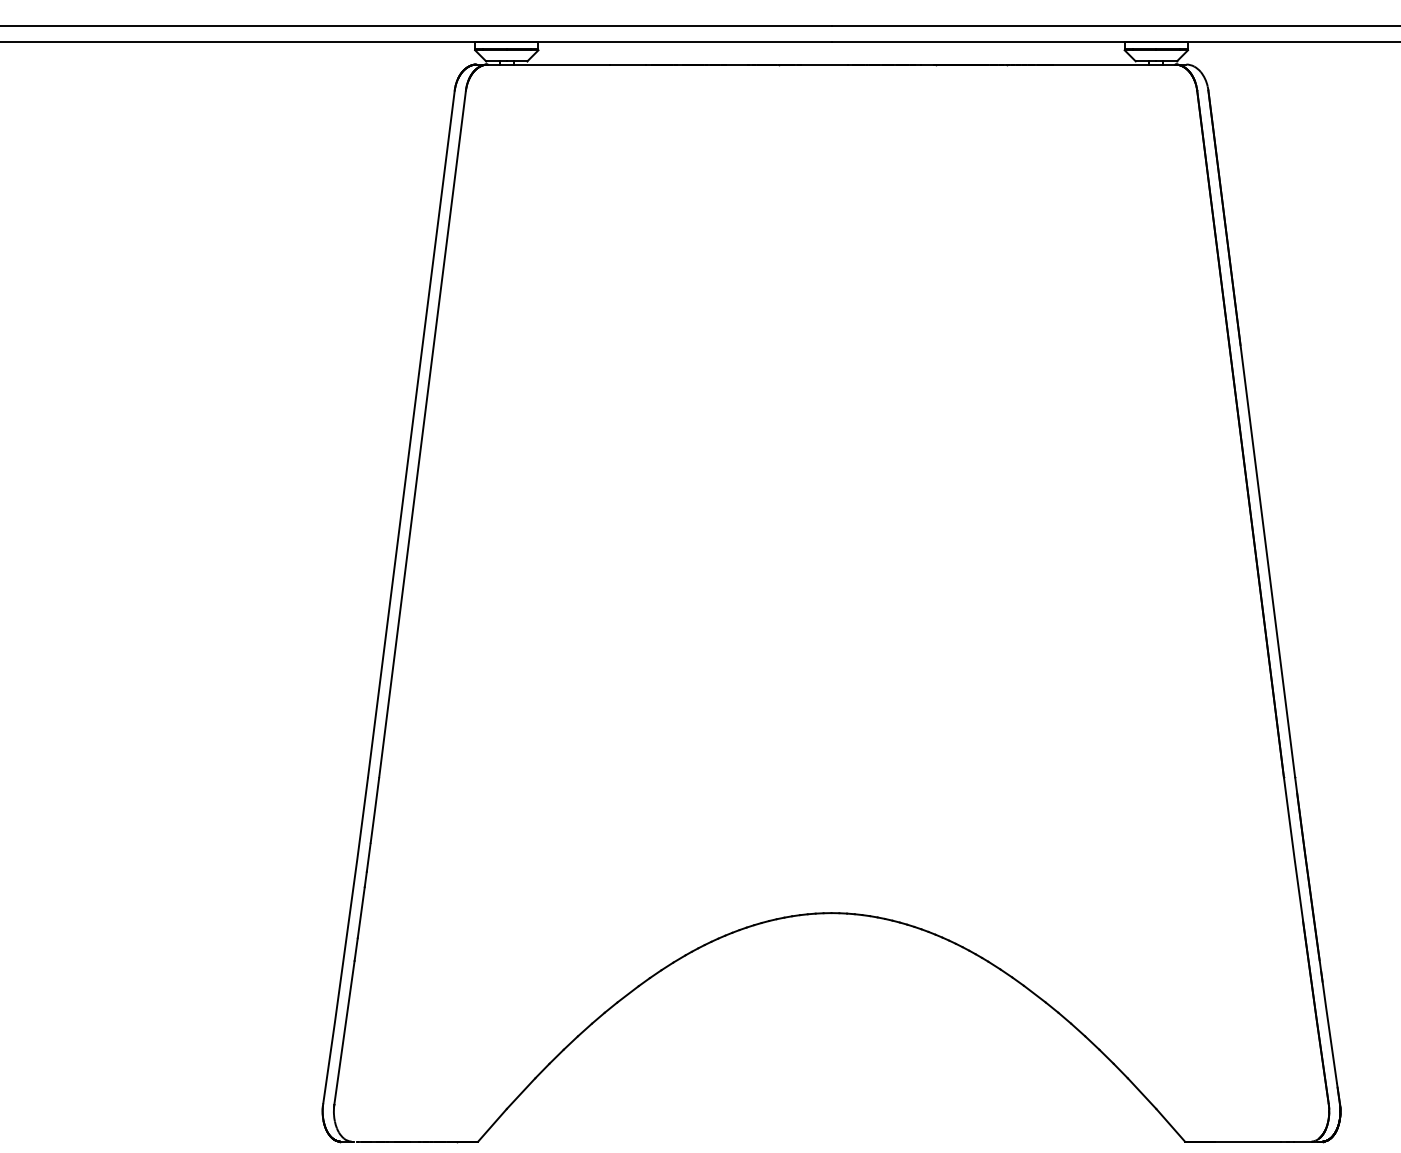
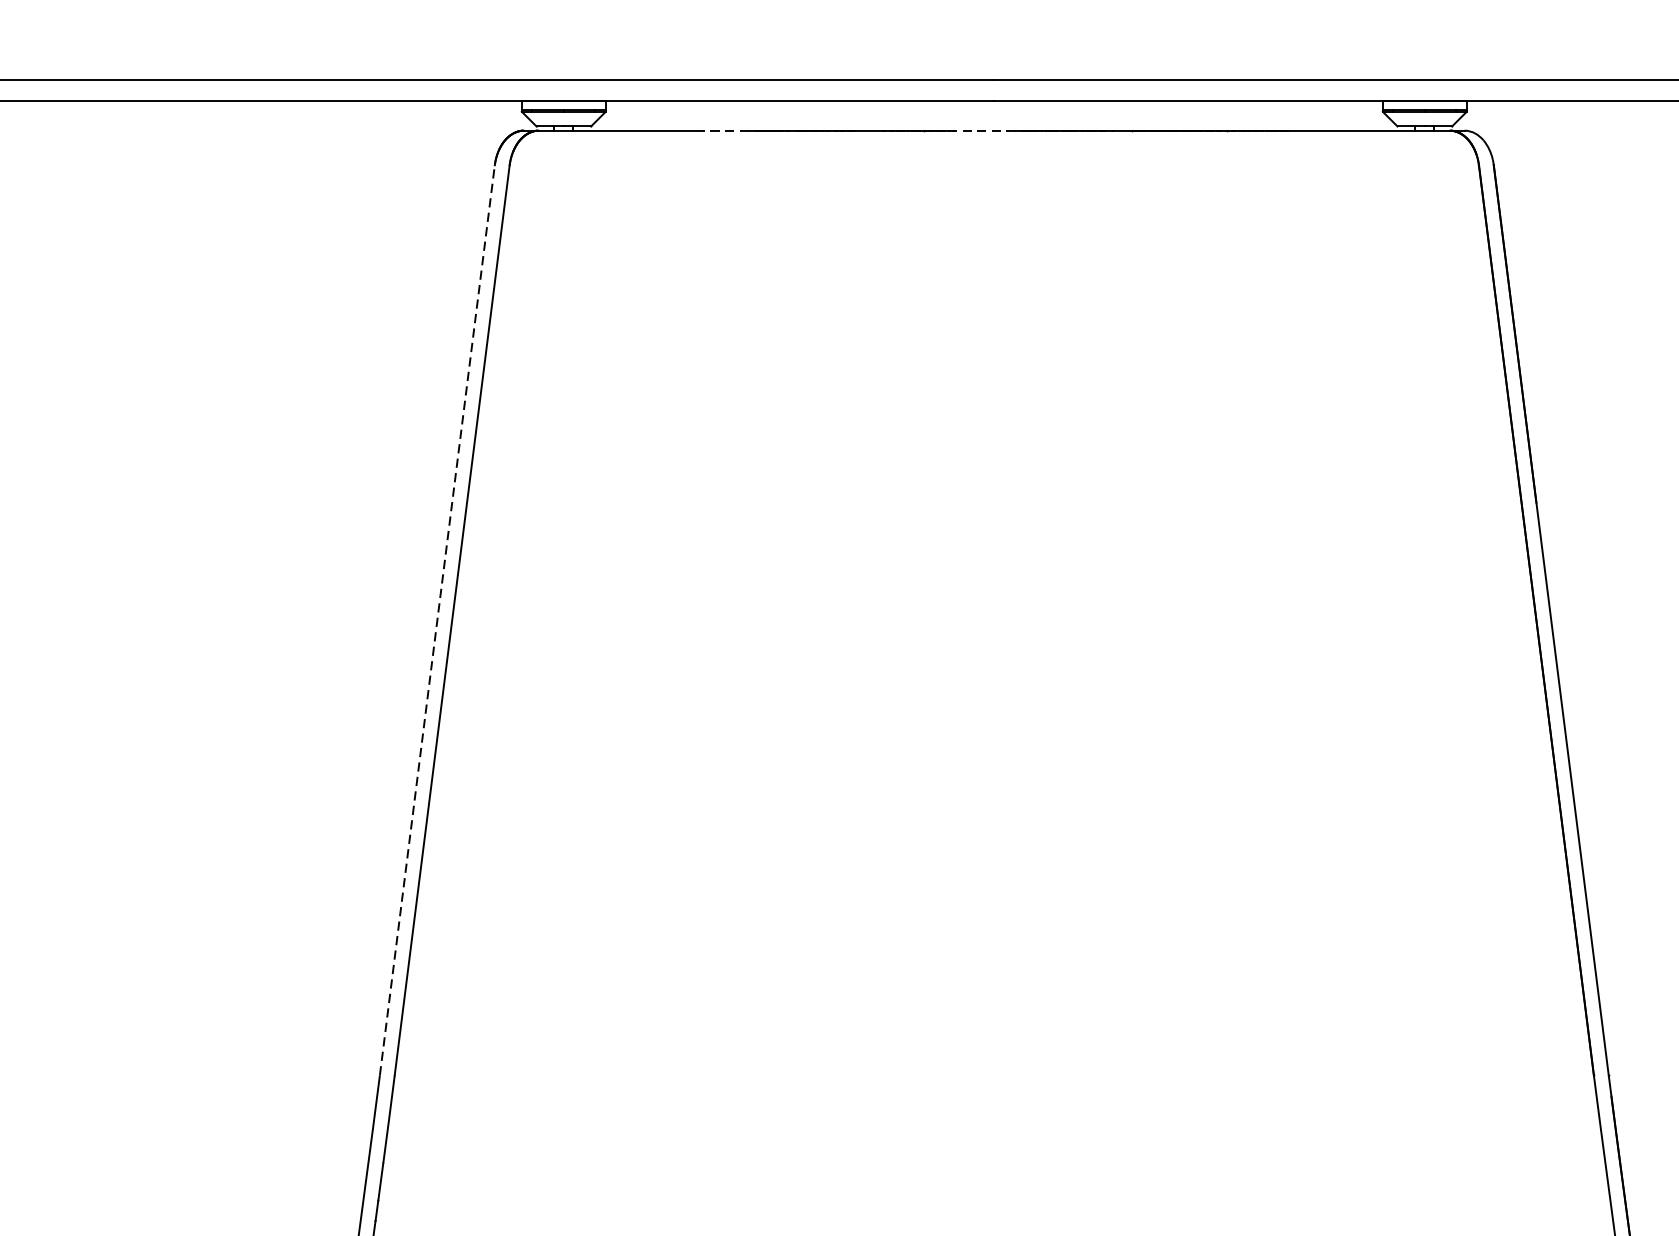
line: (627, 64) -> (723, 130), solid -> dashed
line: (823, 64) -> (983, 130), solid -> dashed
line: (411, 433) -> (437, 619), solid -> dashed

